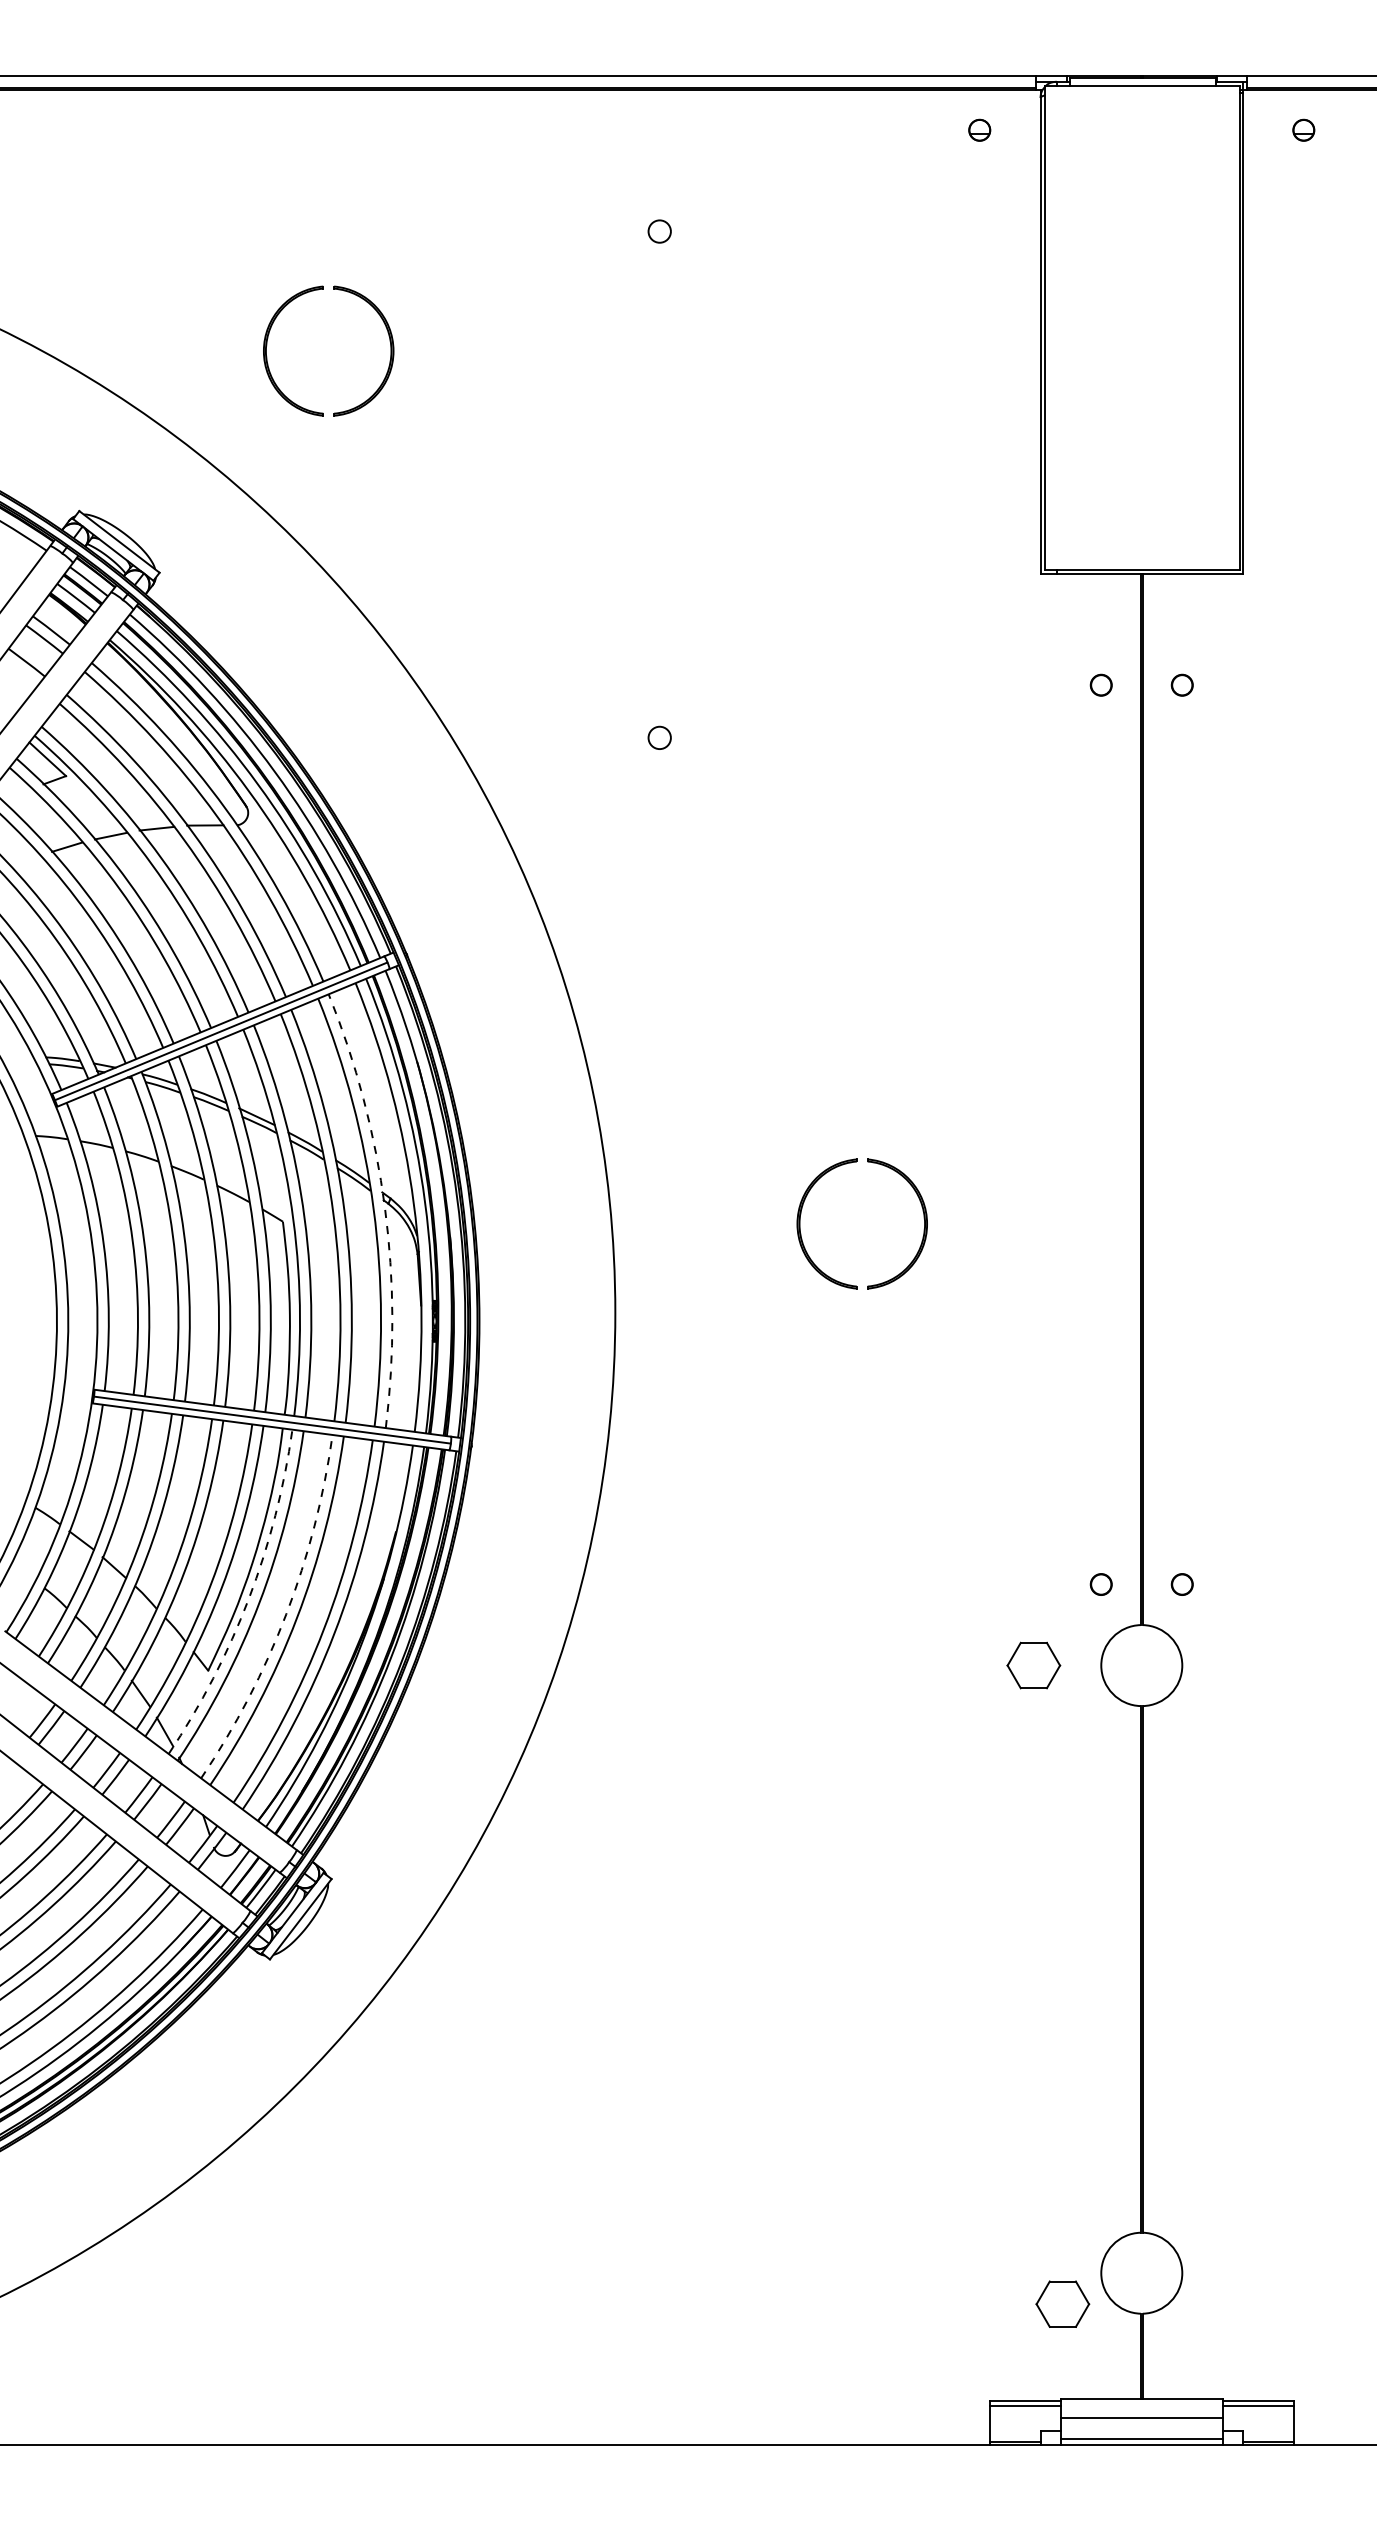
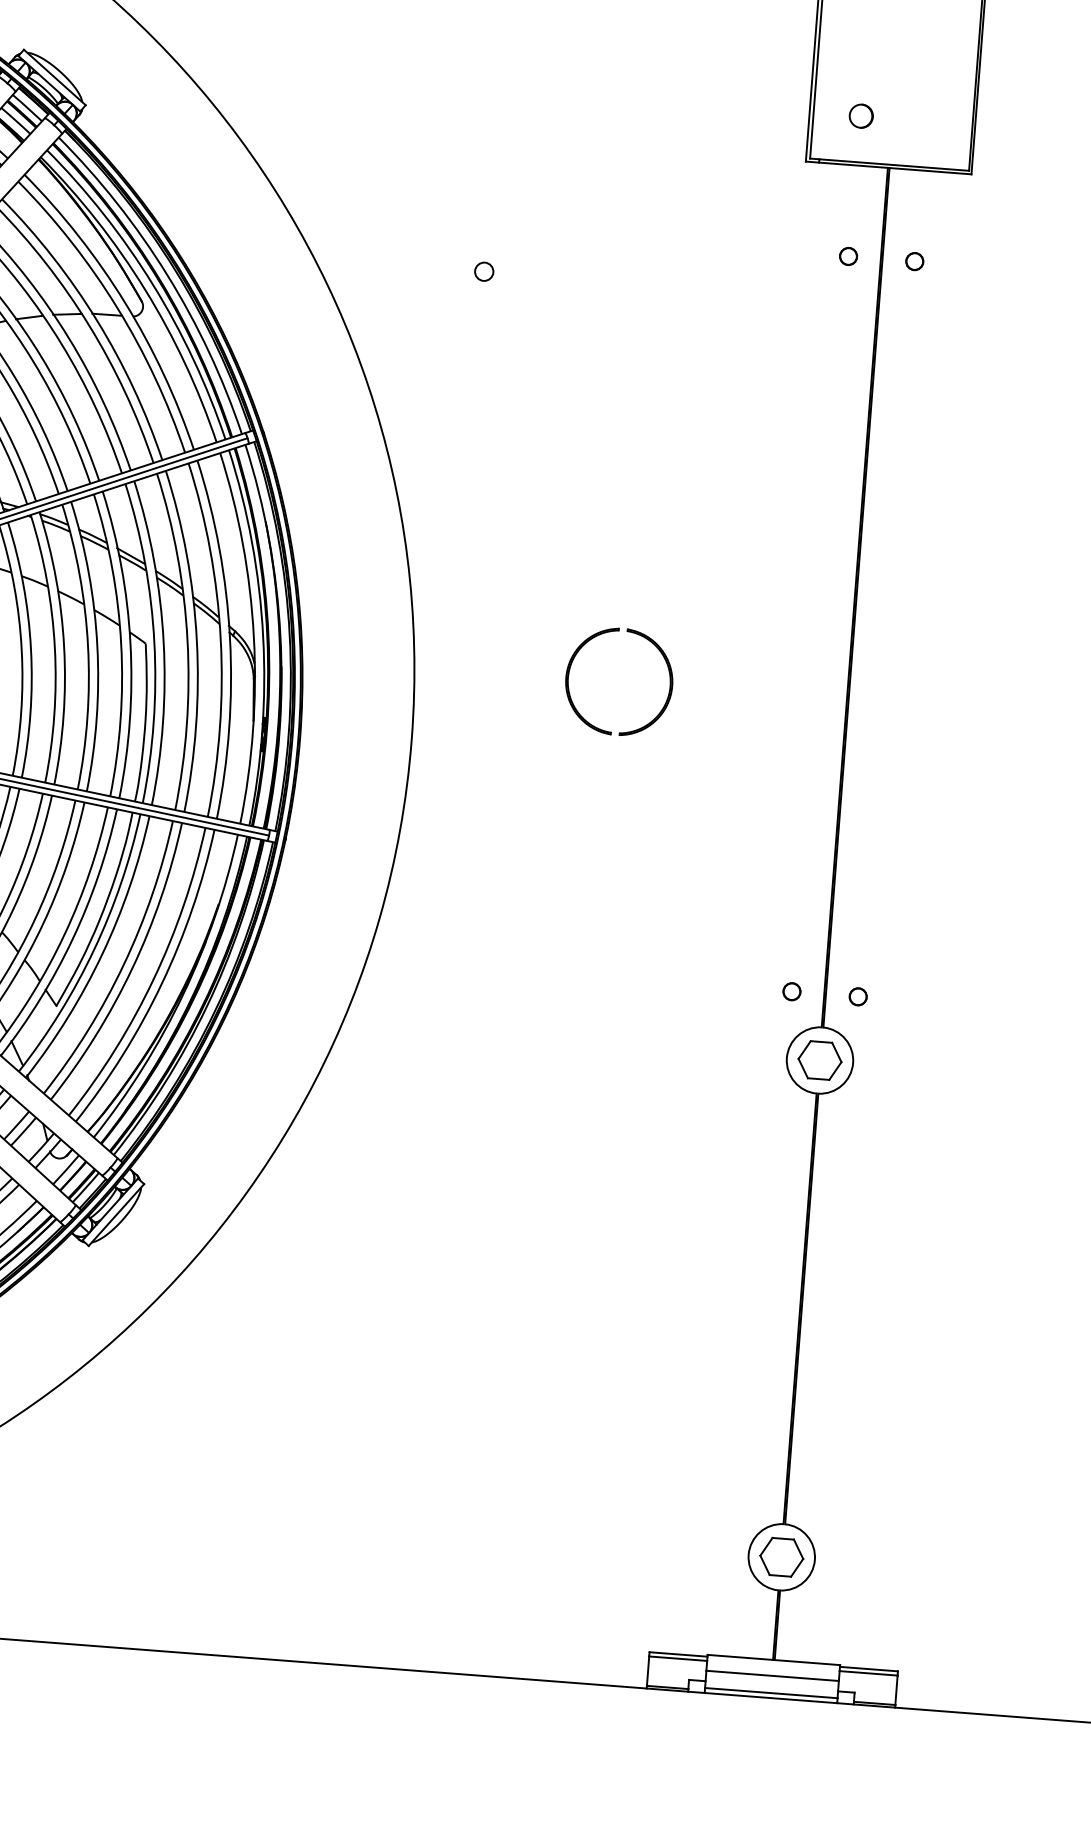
circle: (1103, 513) -> (861, 116), added
arc: (384, 1207) -> (229, 638), dashed -> solid
arc: (248, 1598) -> (93, 949), dashed -> solid
arc: (286, 1614) -> (123, 964), dashed -> solid
part: (1033, 1665) -> (819, 1060), moved
part: (1062, 2303) -> (781, 1556), moved

